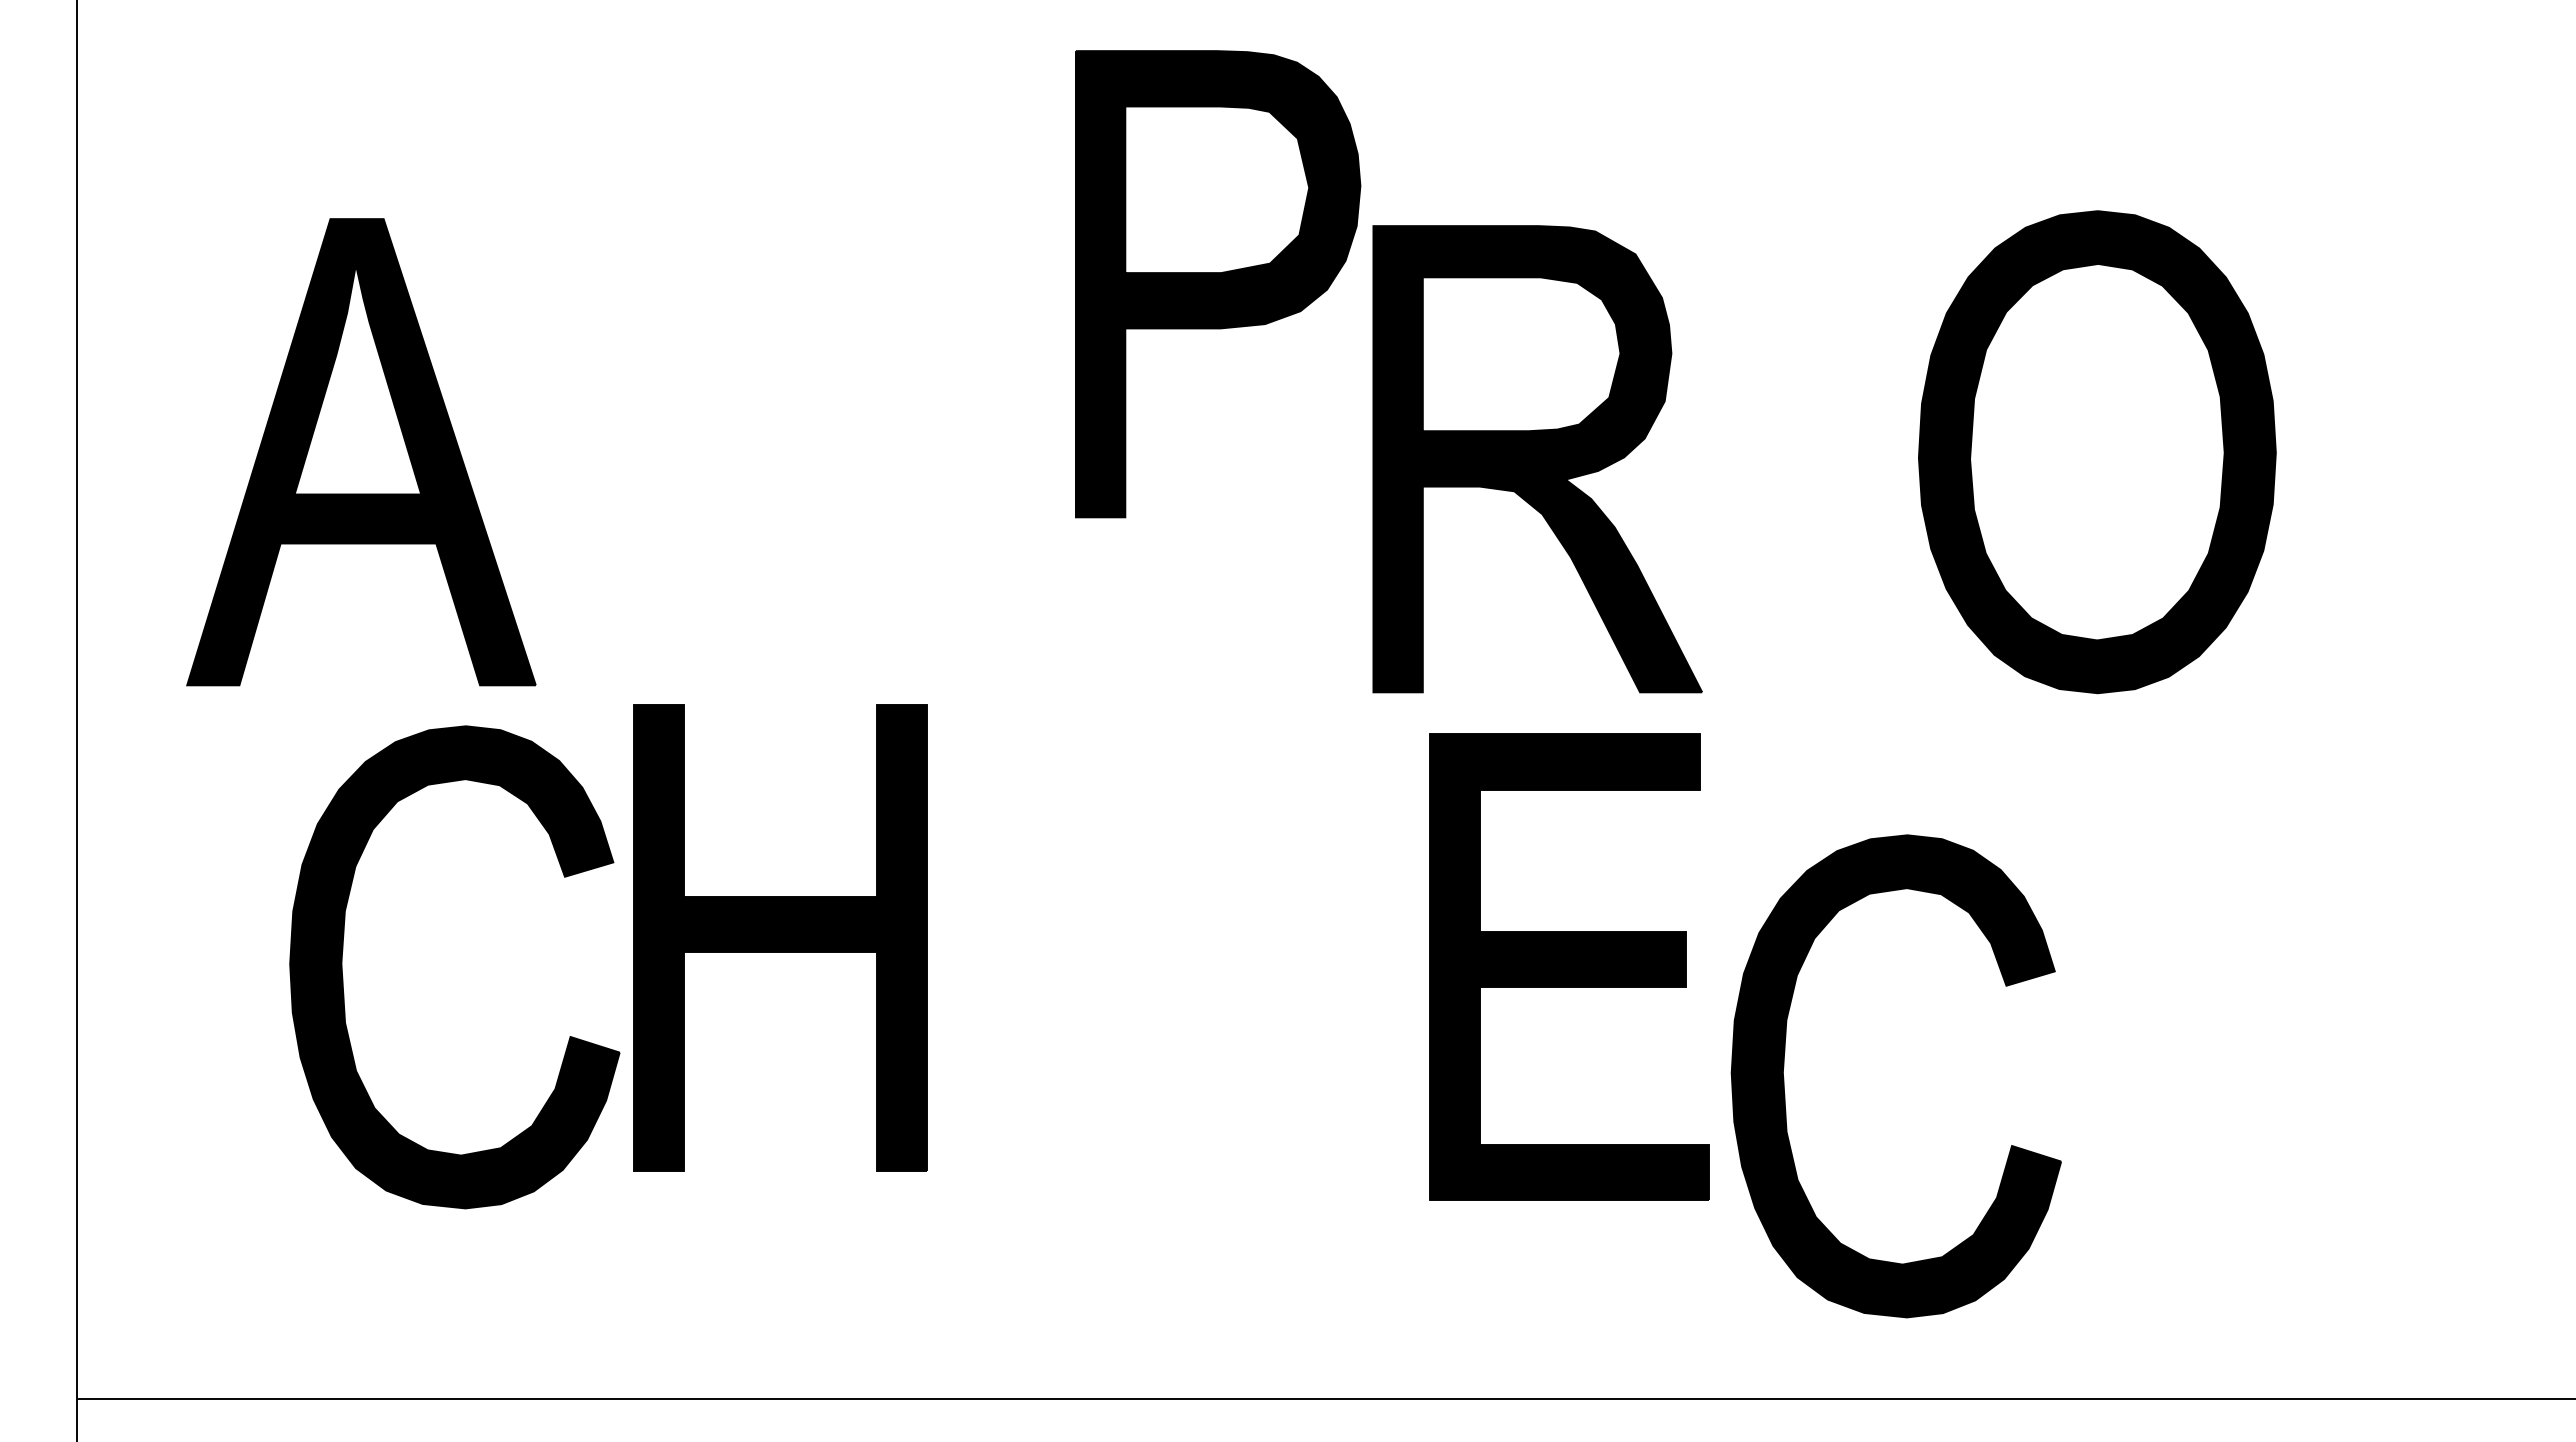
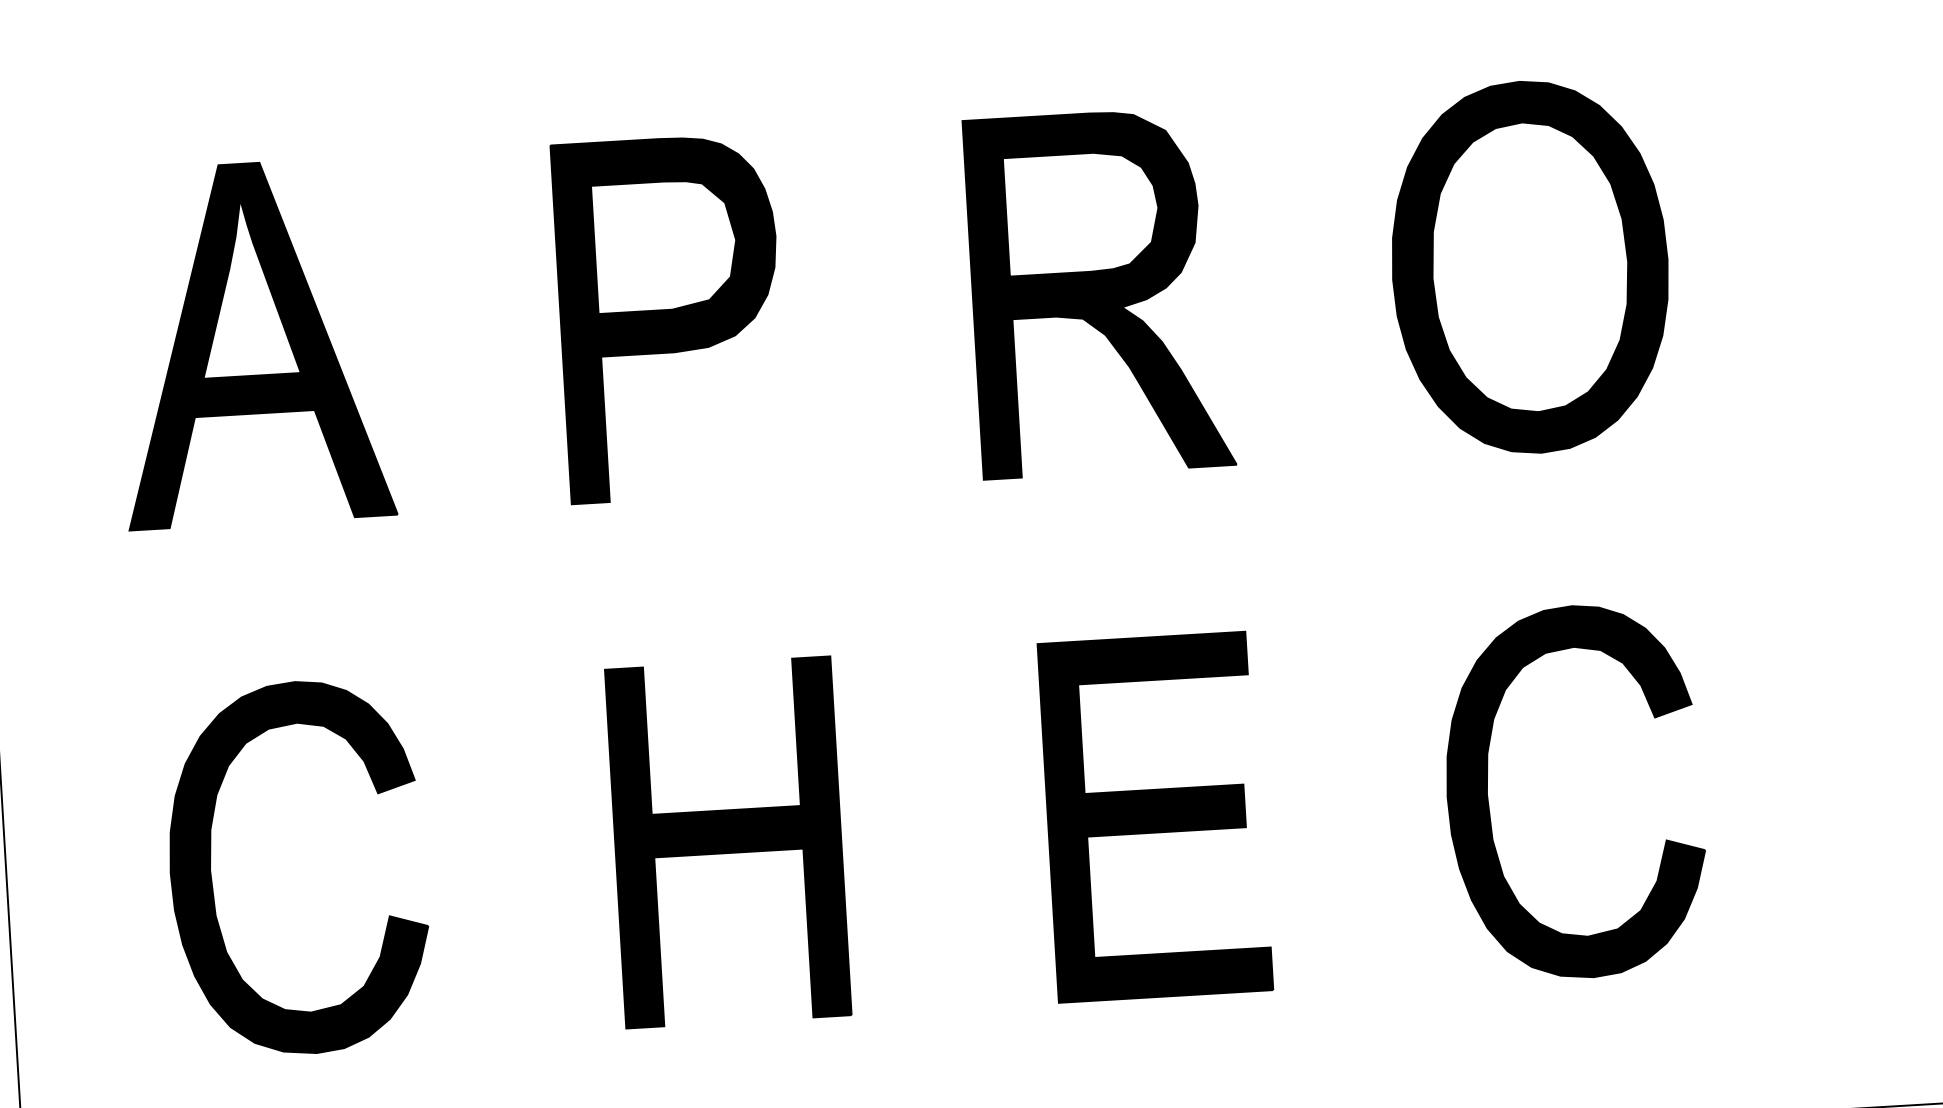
part: (1218, 284) -> (670, 318), moved
part: (361, 452) -> (253, 343), moved
part: (2097, 452) -> (1530, 267), moved
part: (1537, 459) -> (1099, 293), moved
part: (780, 937) -> (728, 841), moved
part: (1784, 1077) -> (1488, 798), moved

